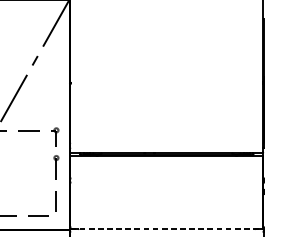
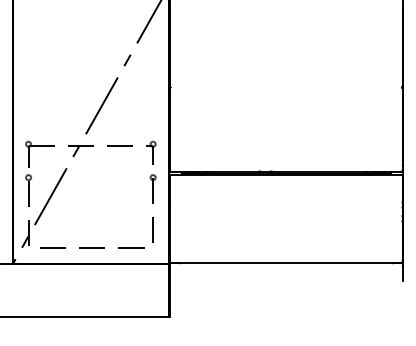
line: (167, 228) -> (286, 262), dashed -> solid

